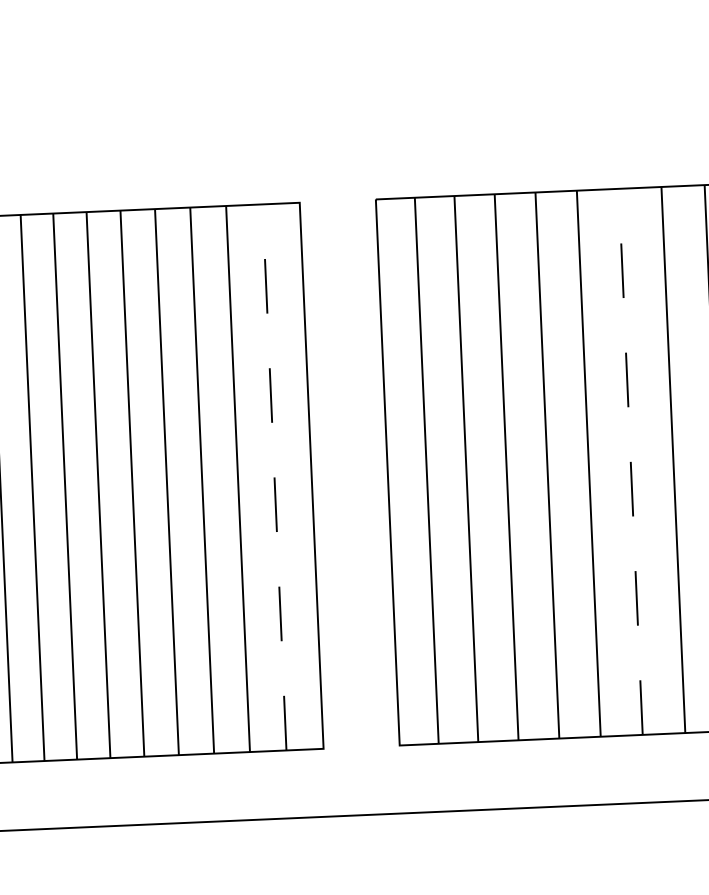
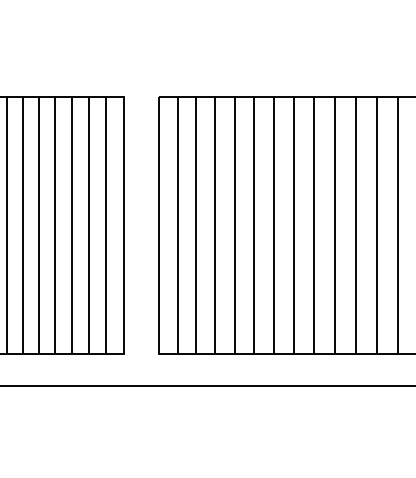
line: (629, 462) -> (273, 225), dashed -> solid
line: (275, 477) -> (106, 225), dashed -> solid

